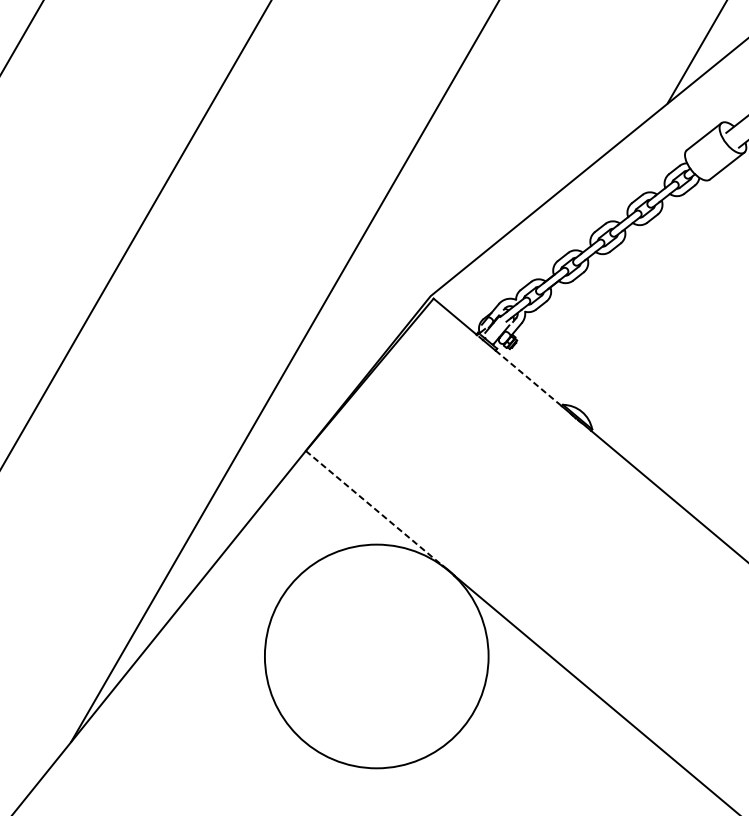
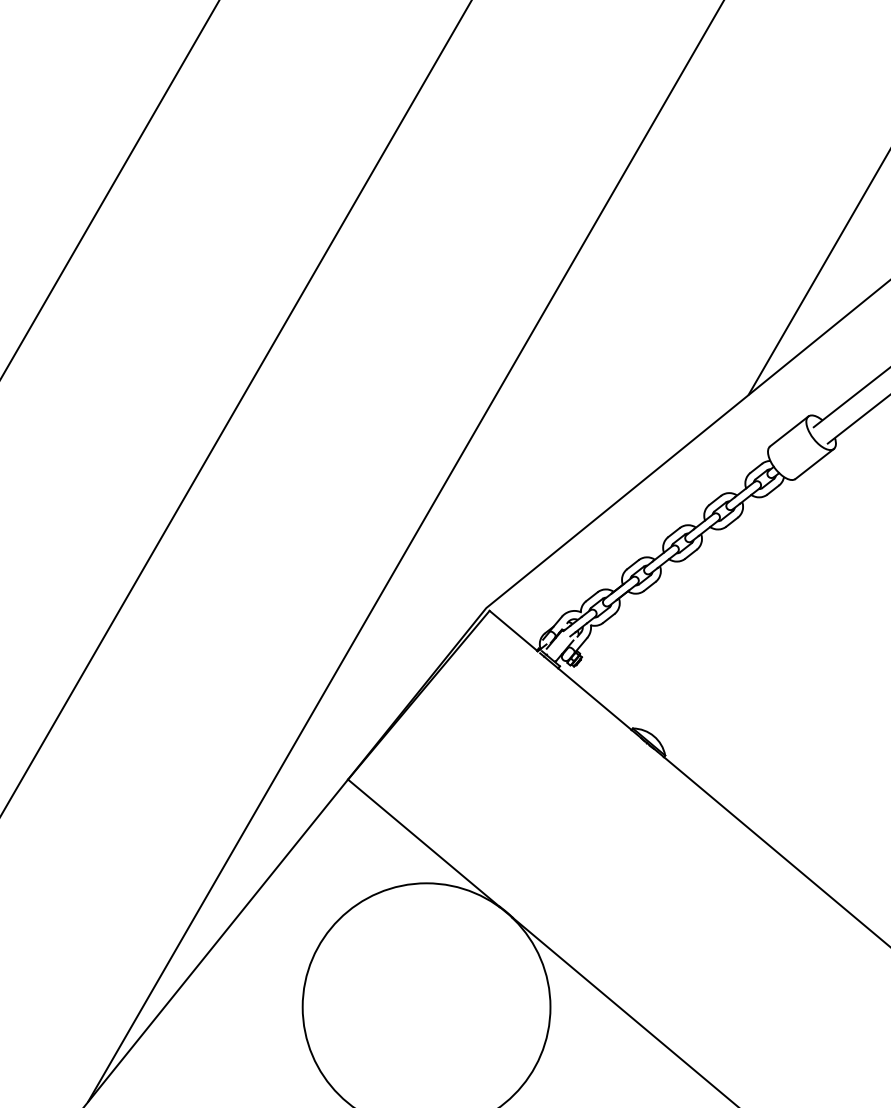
line: (528, 378) -> (594, 699), dashed -> solid
line: (373, 508) -> (423, 843), dashed -> solid

